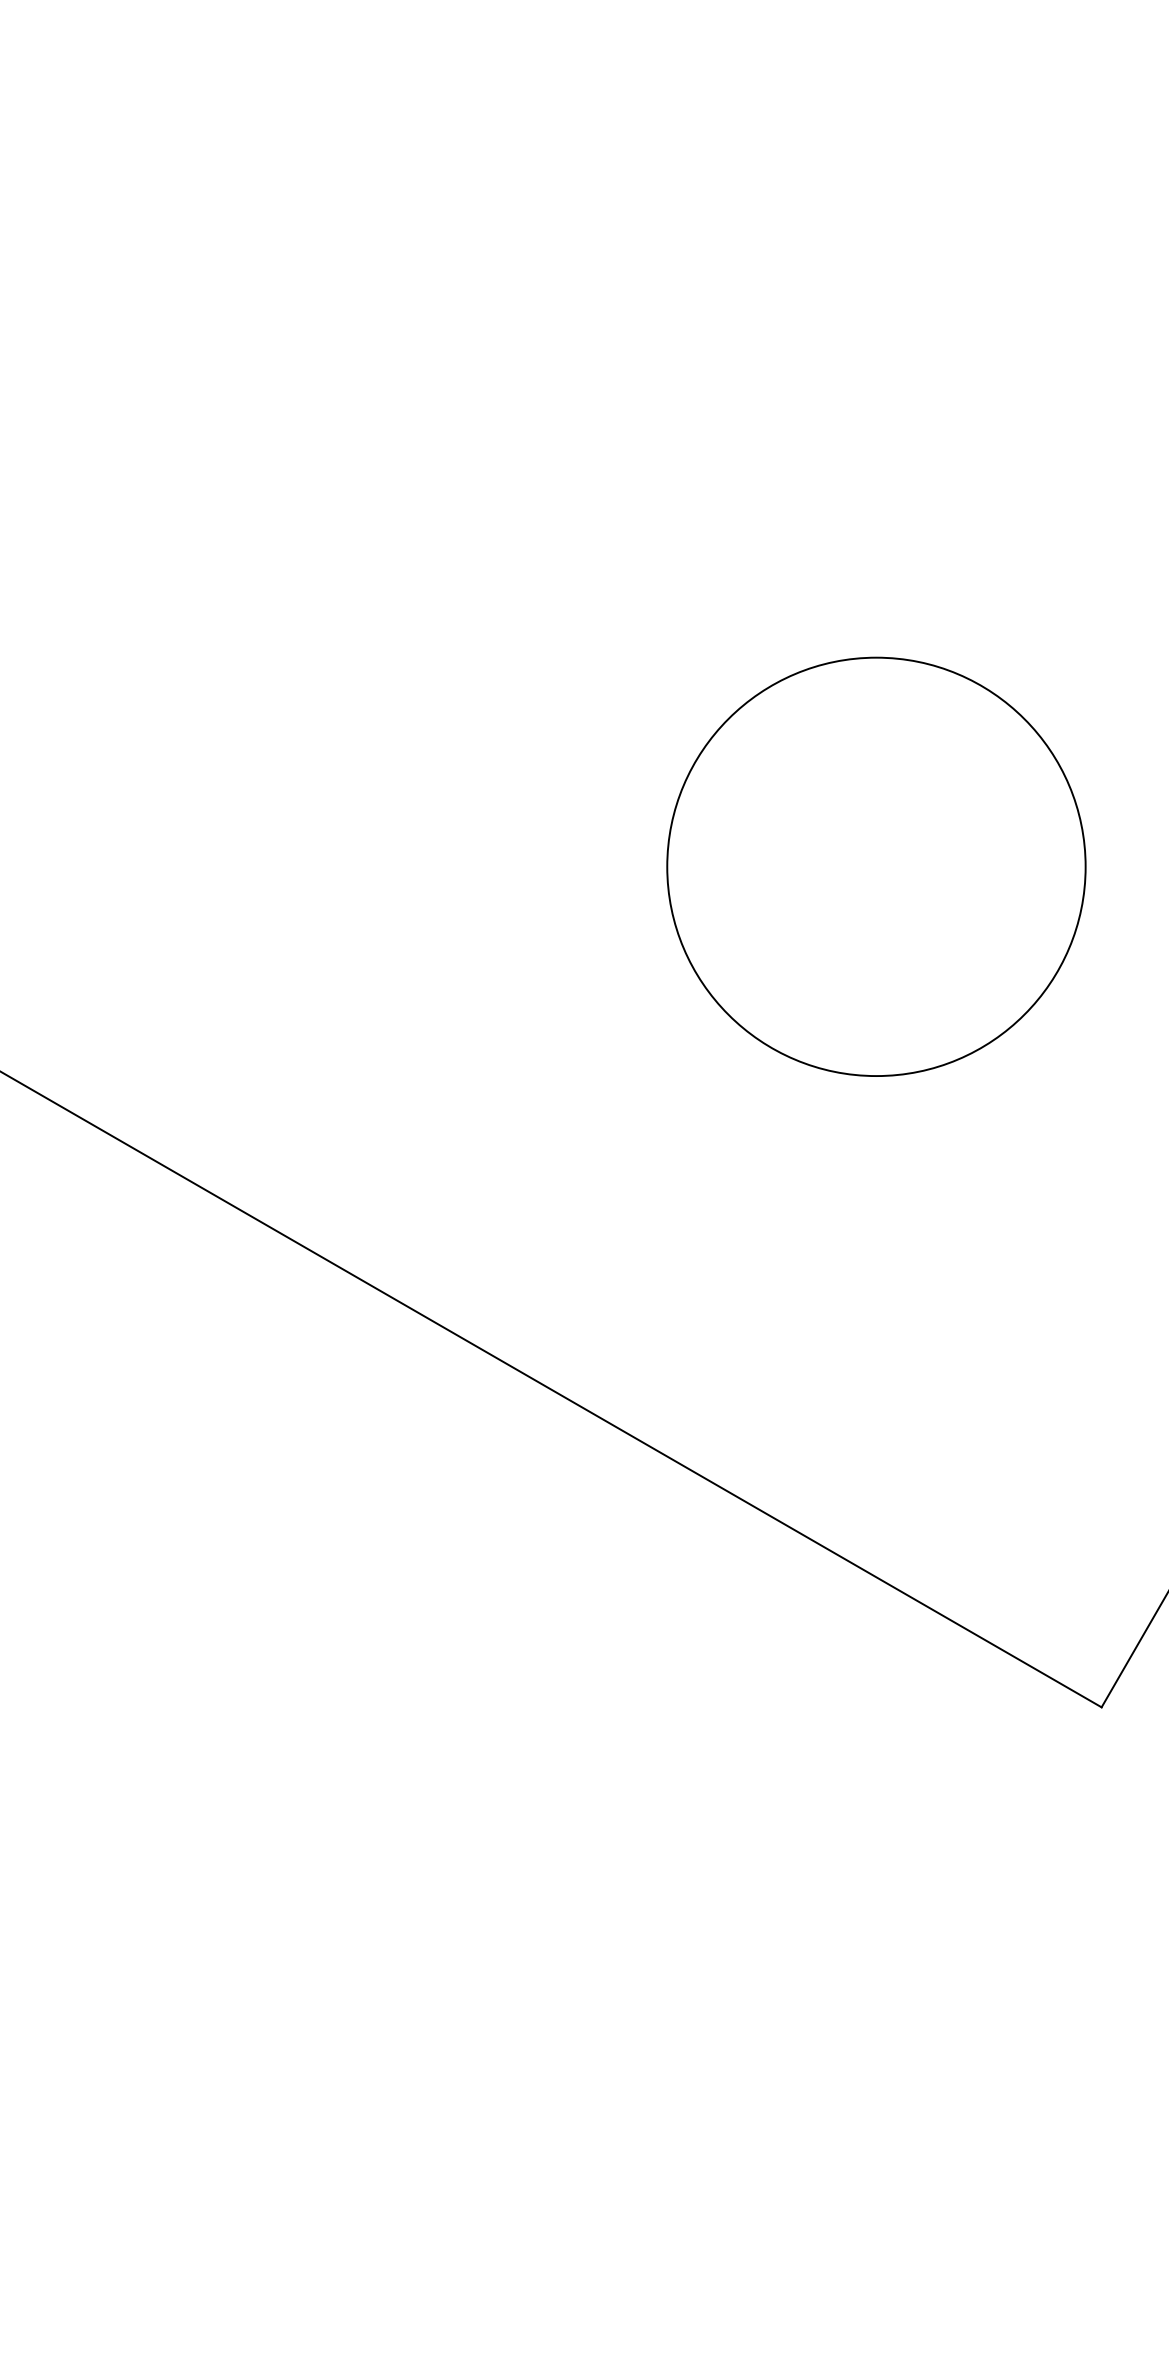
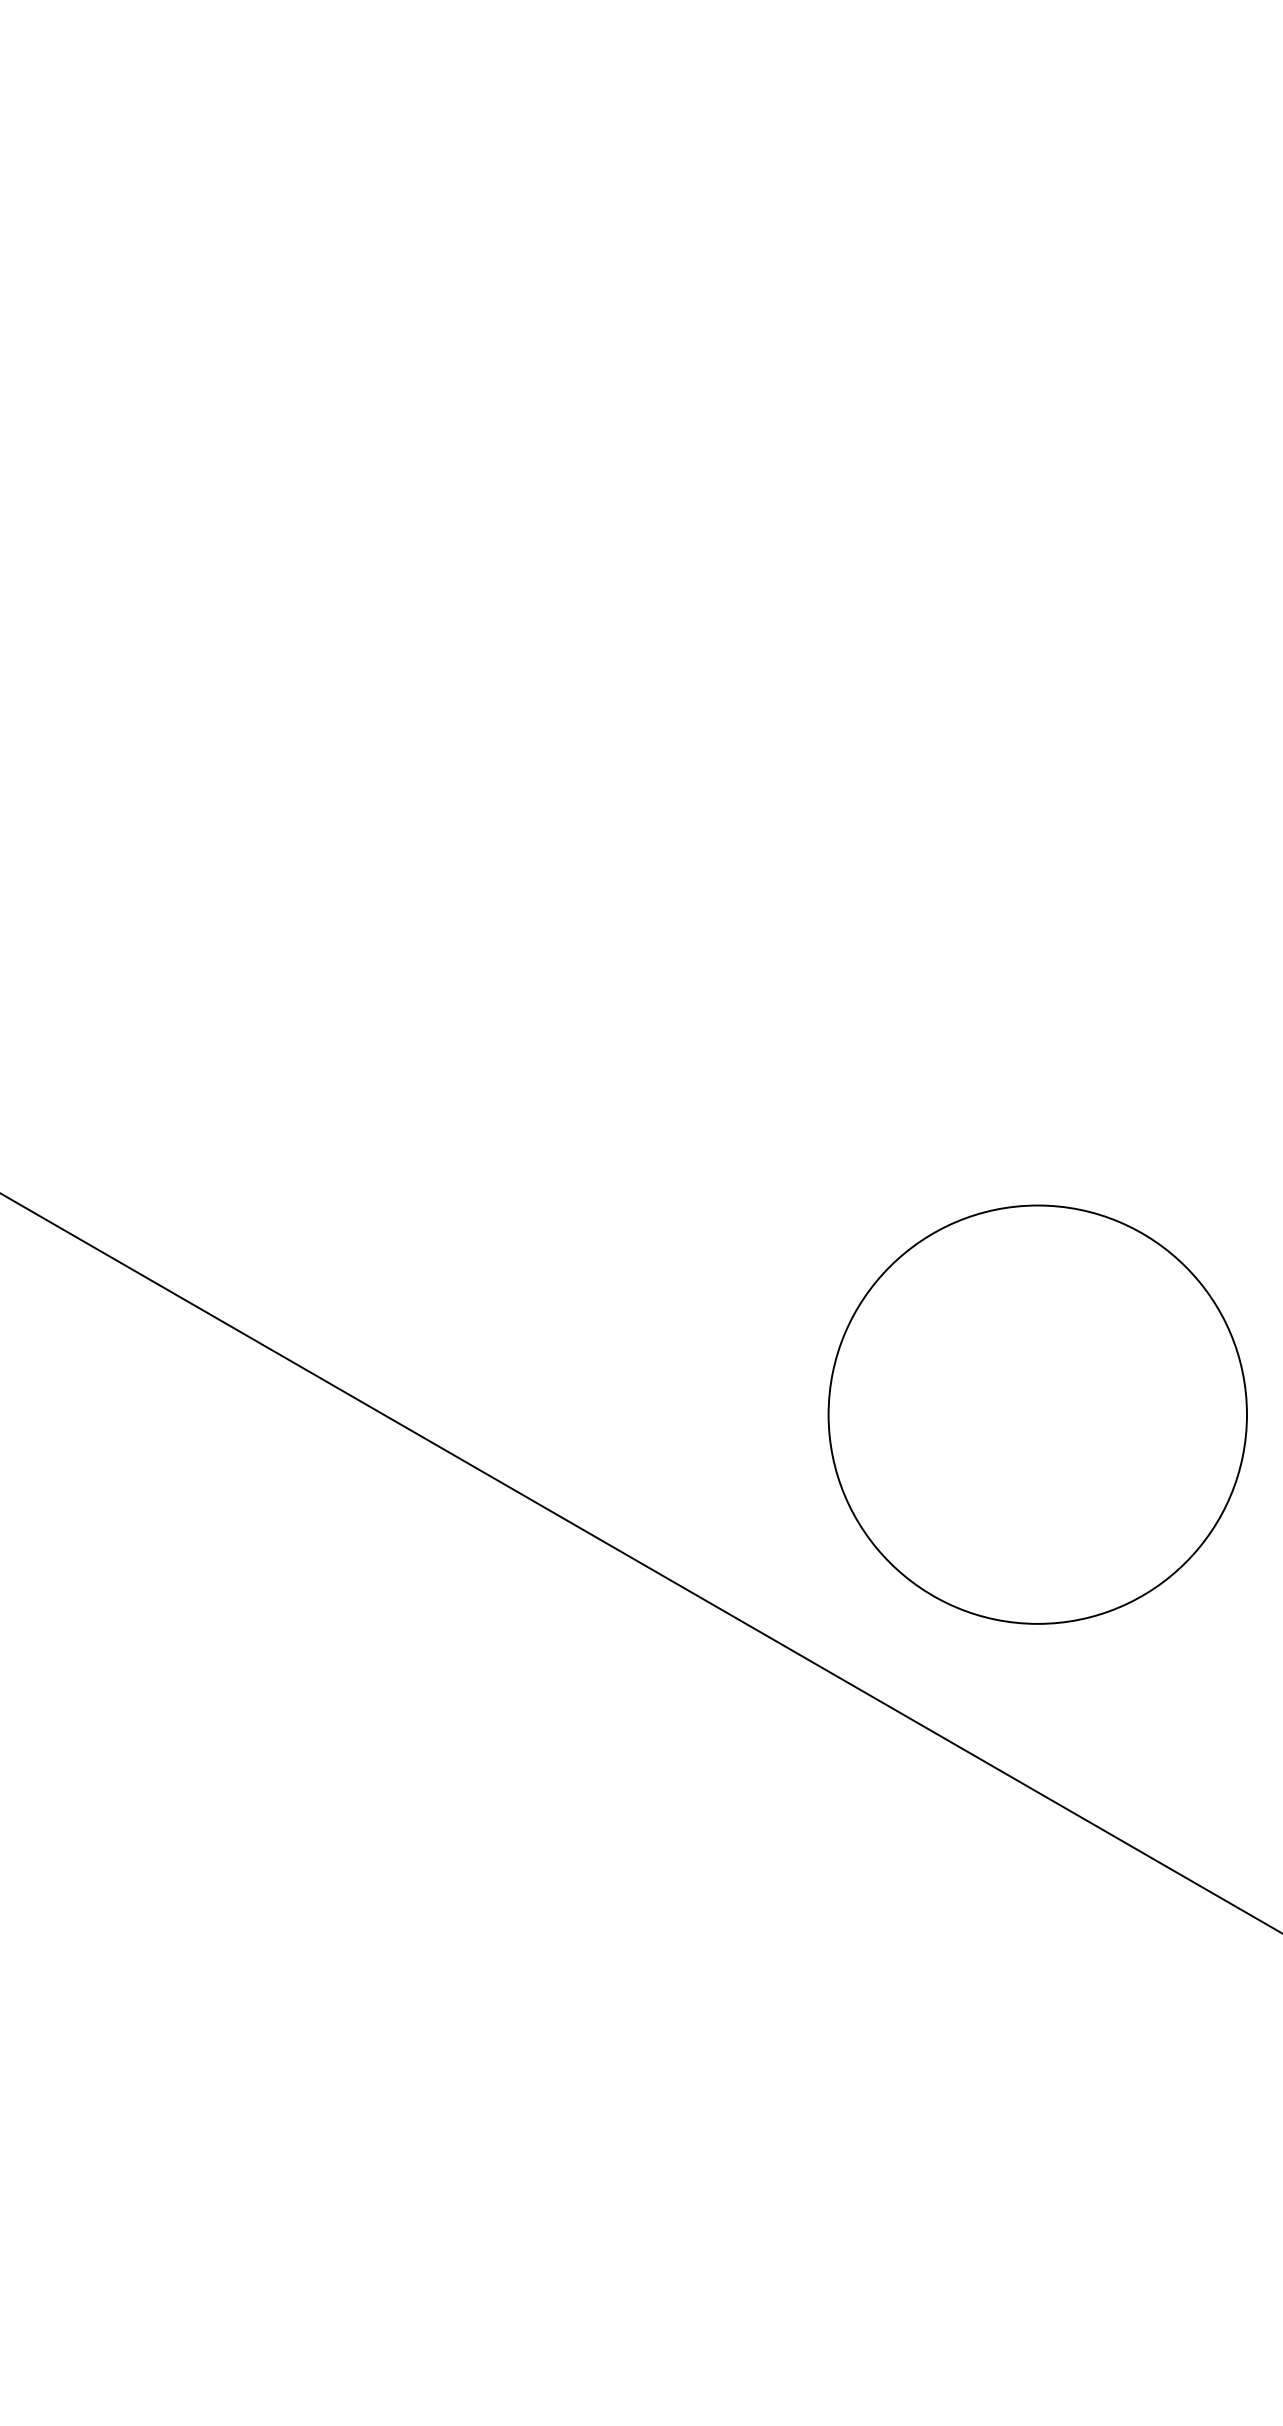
circle: (876, 866) -> (1037, 1414), moved

